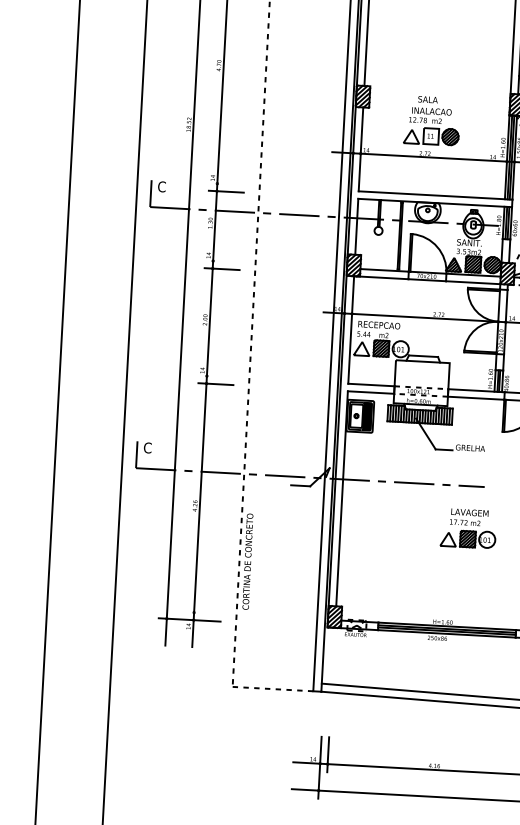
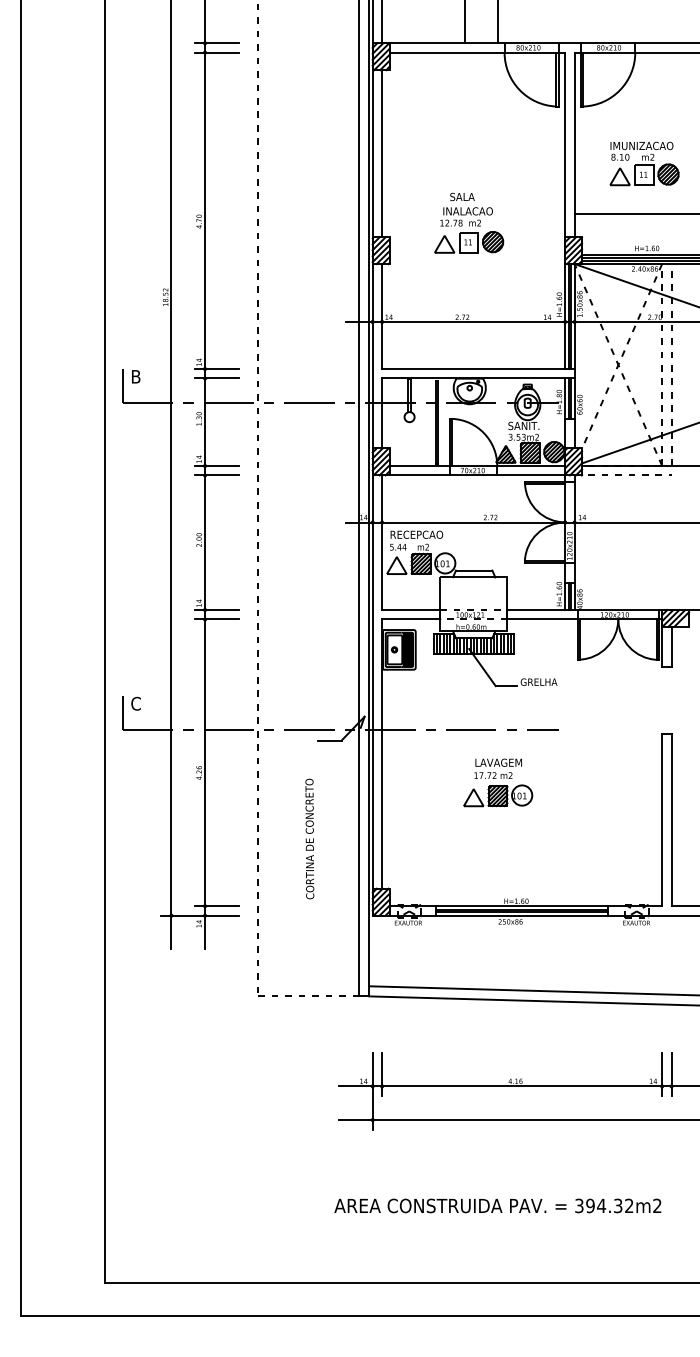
part: (432, 120) -> (469, 222), moved
line: (226, 184) -> (216, 369), added
text: (161, 186) -> (135, 376), C -> B
line: (222, 261) -> (216, 466), added
line: (216, 376) -> (216, 610), added
part: (468, 528) -> (498, 782), moved
text: (247, 561) -> (309, 838), moved
line: (203, 613) -> (216, 906), added

